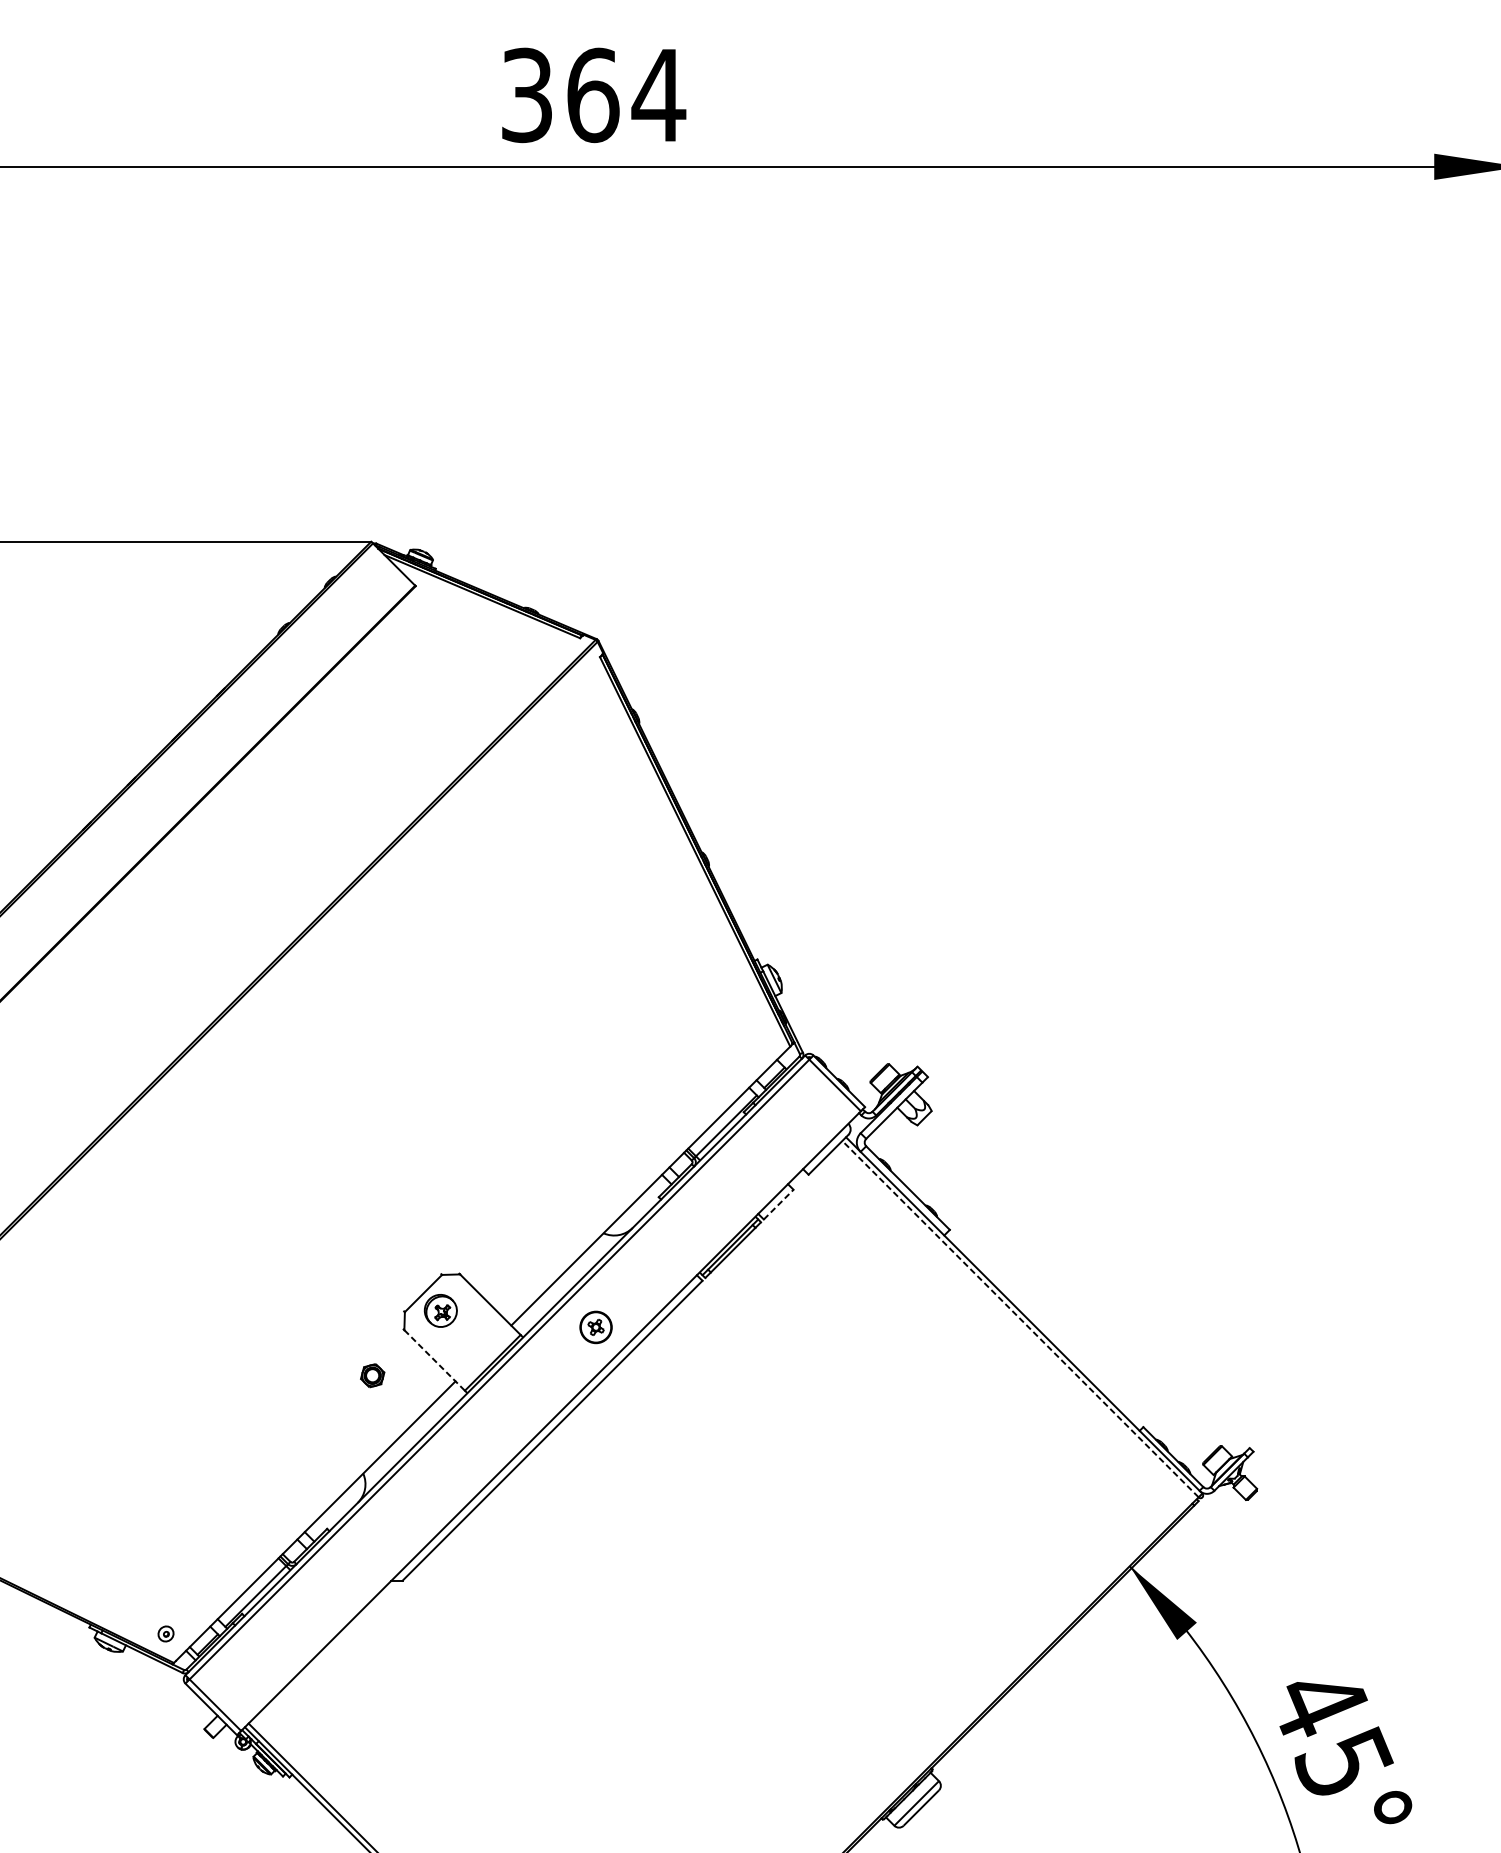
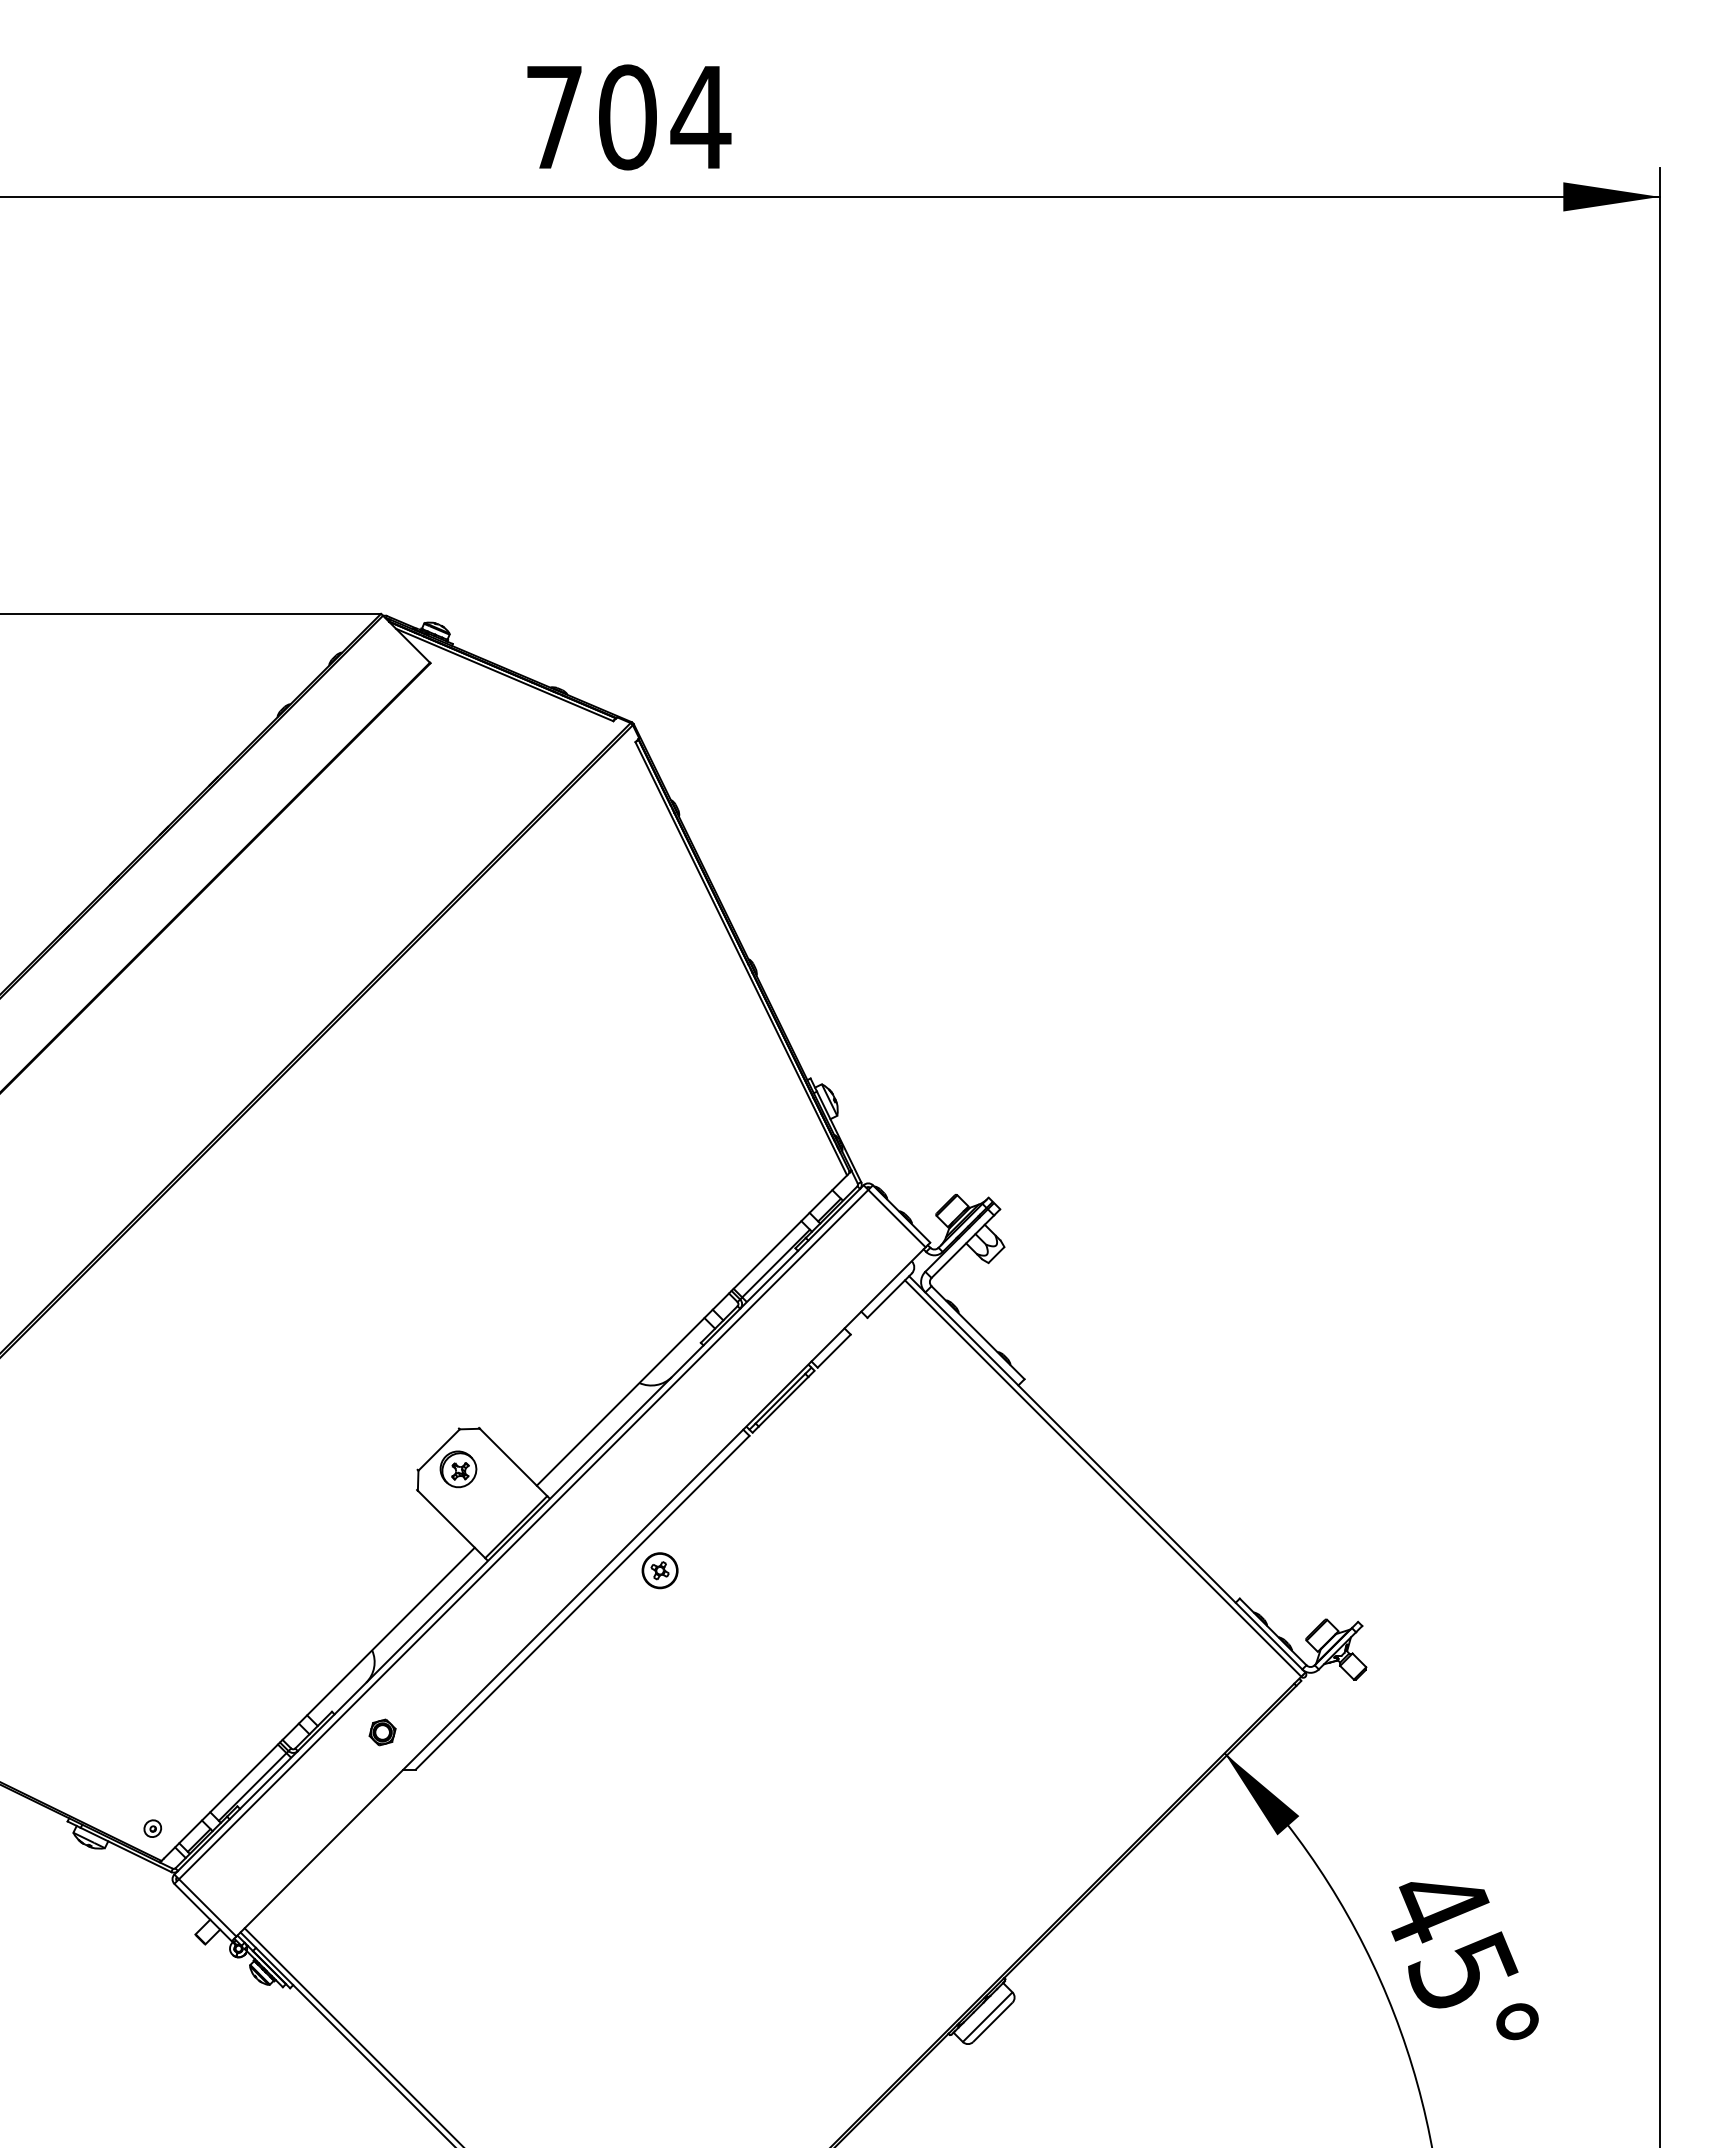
text: (560, 95) -> (591, 117), 364 -> 704
line: (778, 1204) -> (834, 1350), dashed -> solid
line: (1019, 1319) -> (1102, 1478), dashed -> solid
part: (595, 1327) -> (659, 1570), moved
line: (434, 1360) -> (451, 1524), dashed -> solid
part: (372, 1375) -> (382, 1732), moved

